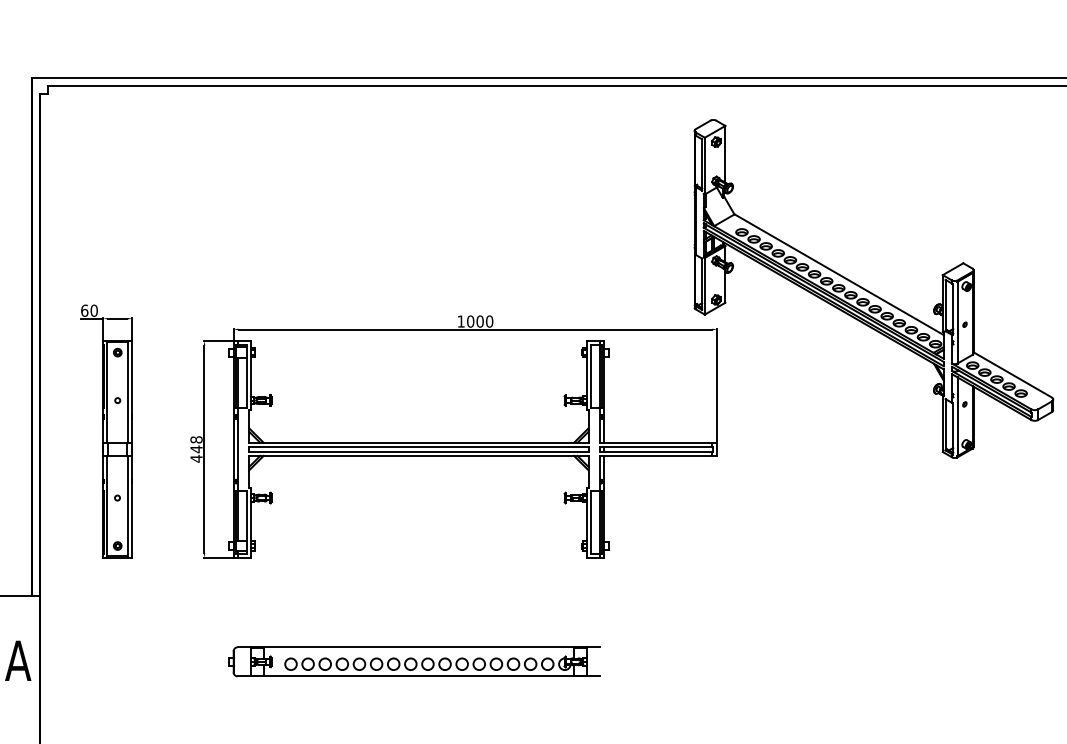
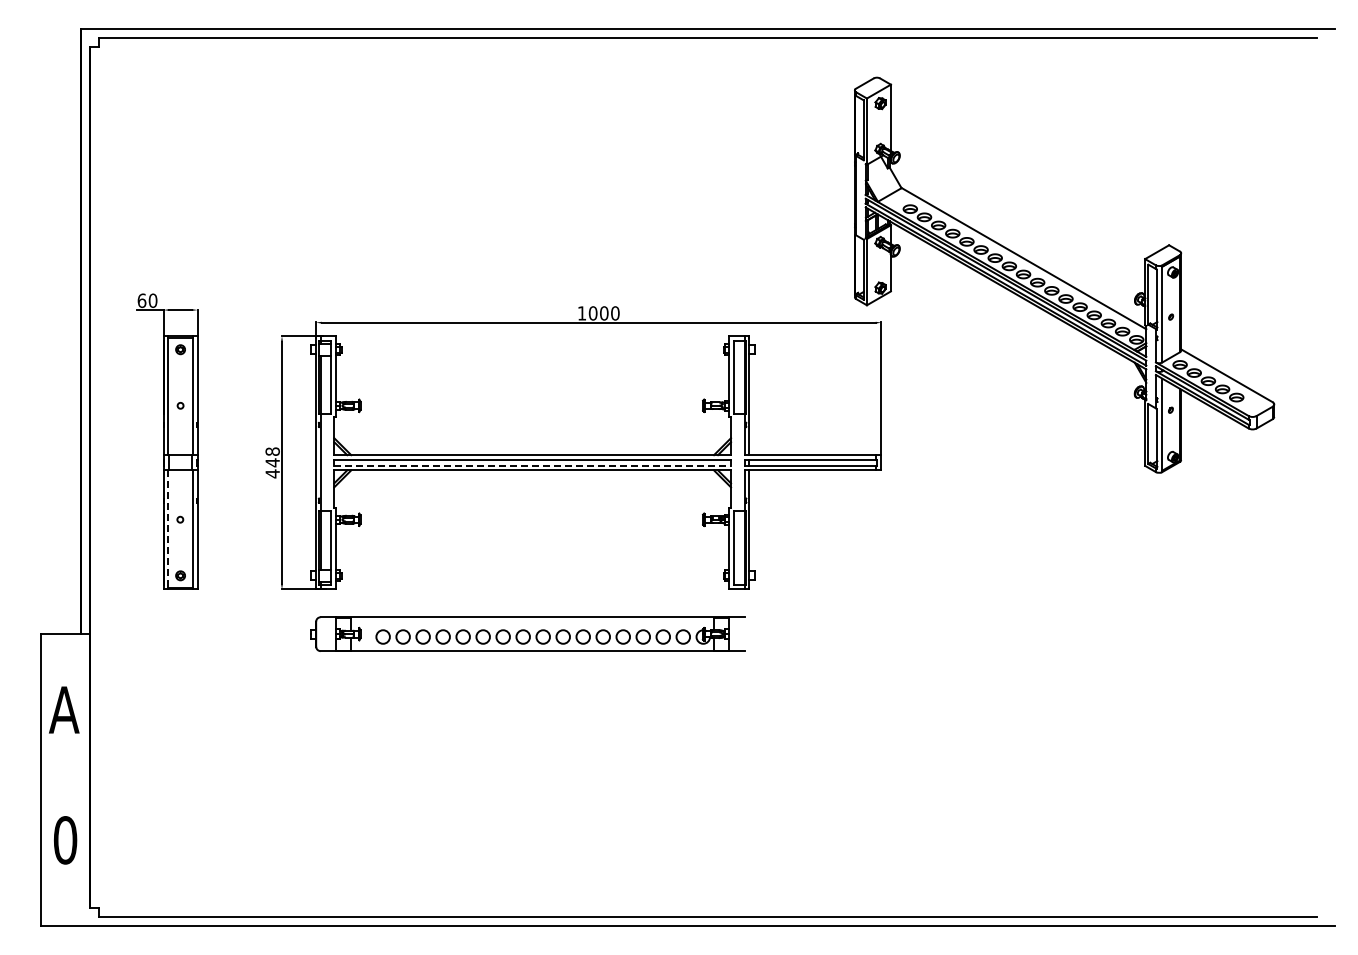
line: (419, 451) -> (533, 465), solid -> dashed
line: (107, 506) -> (168, 529), solid -> dashed
part: (414, 661) -> (527, 633), moved

